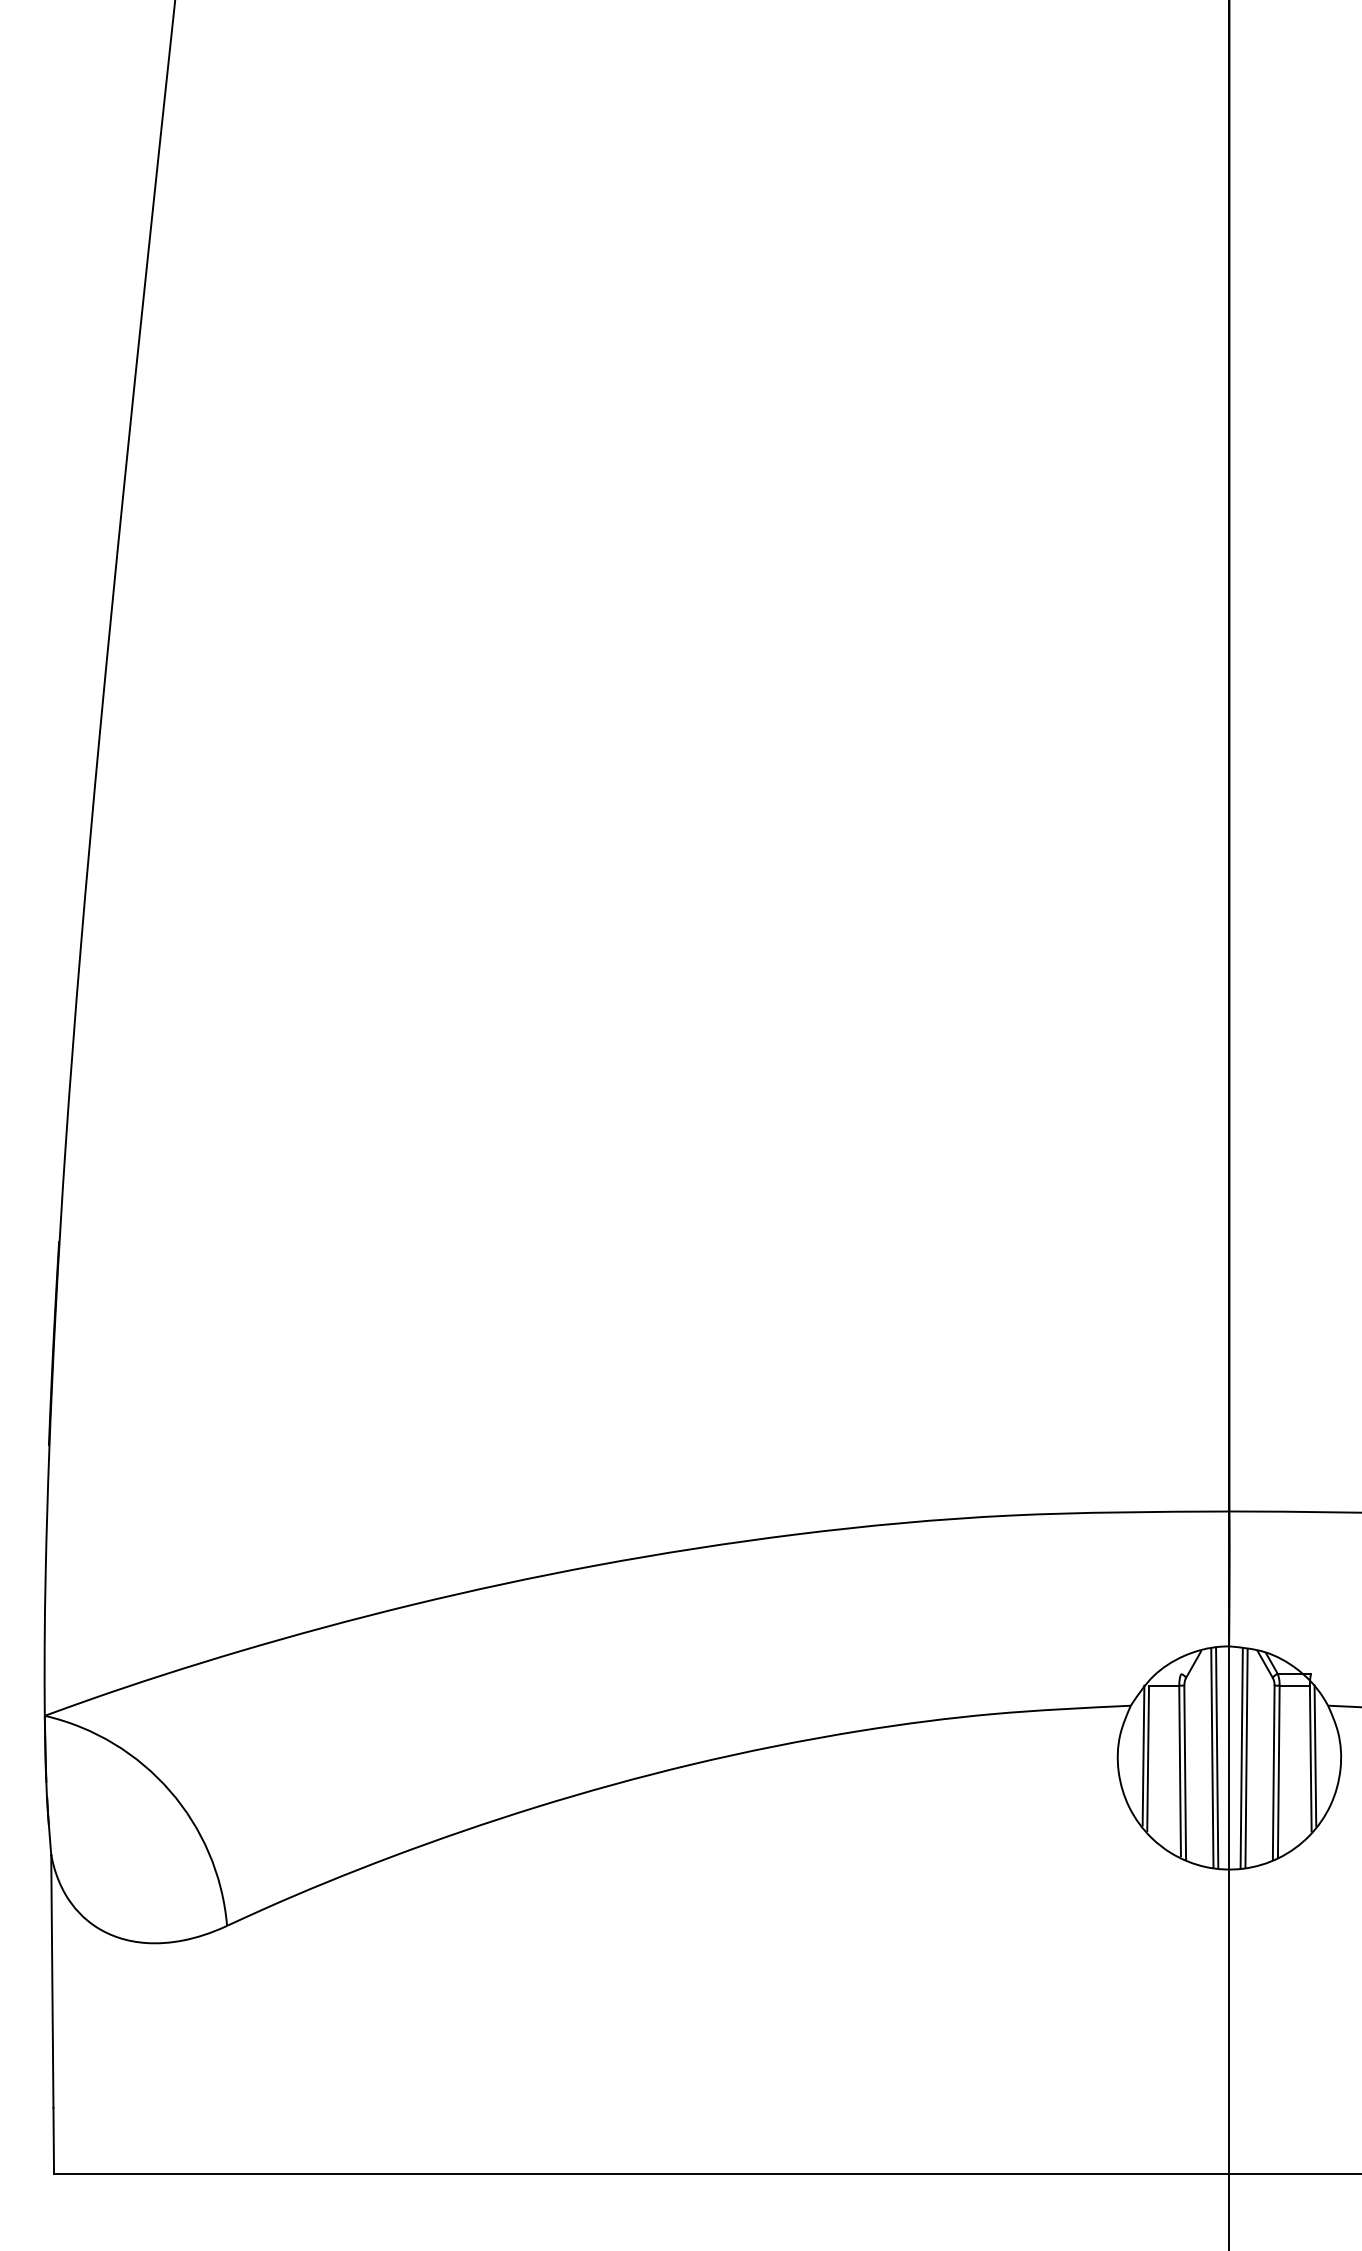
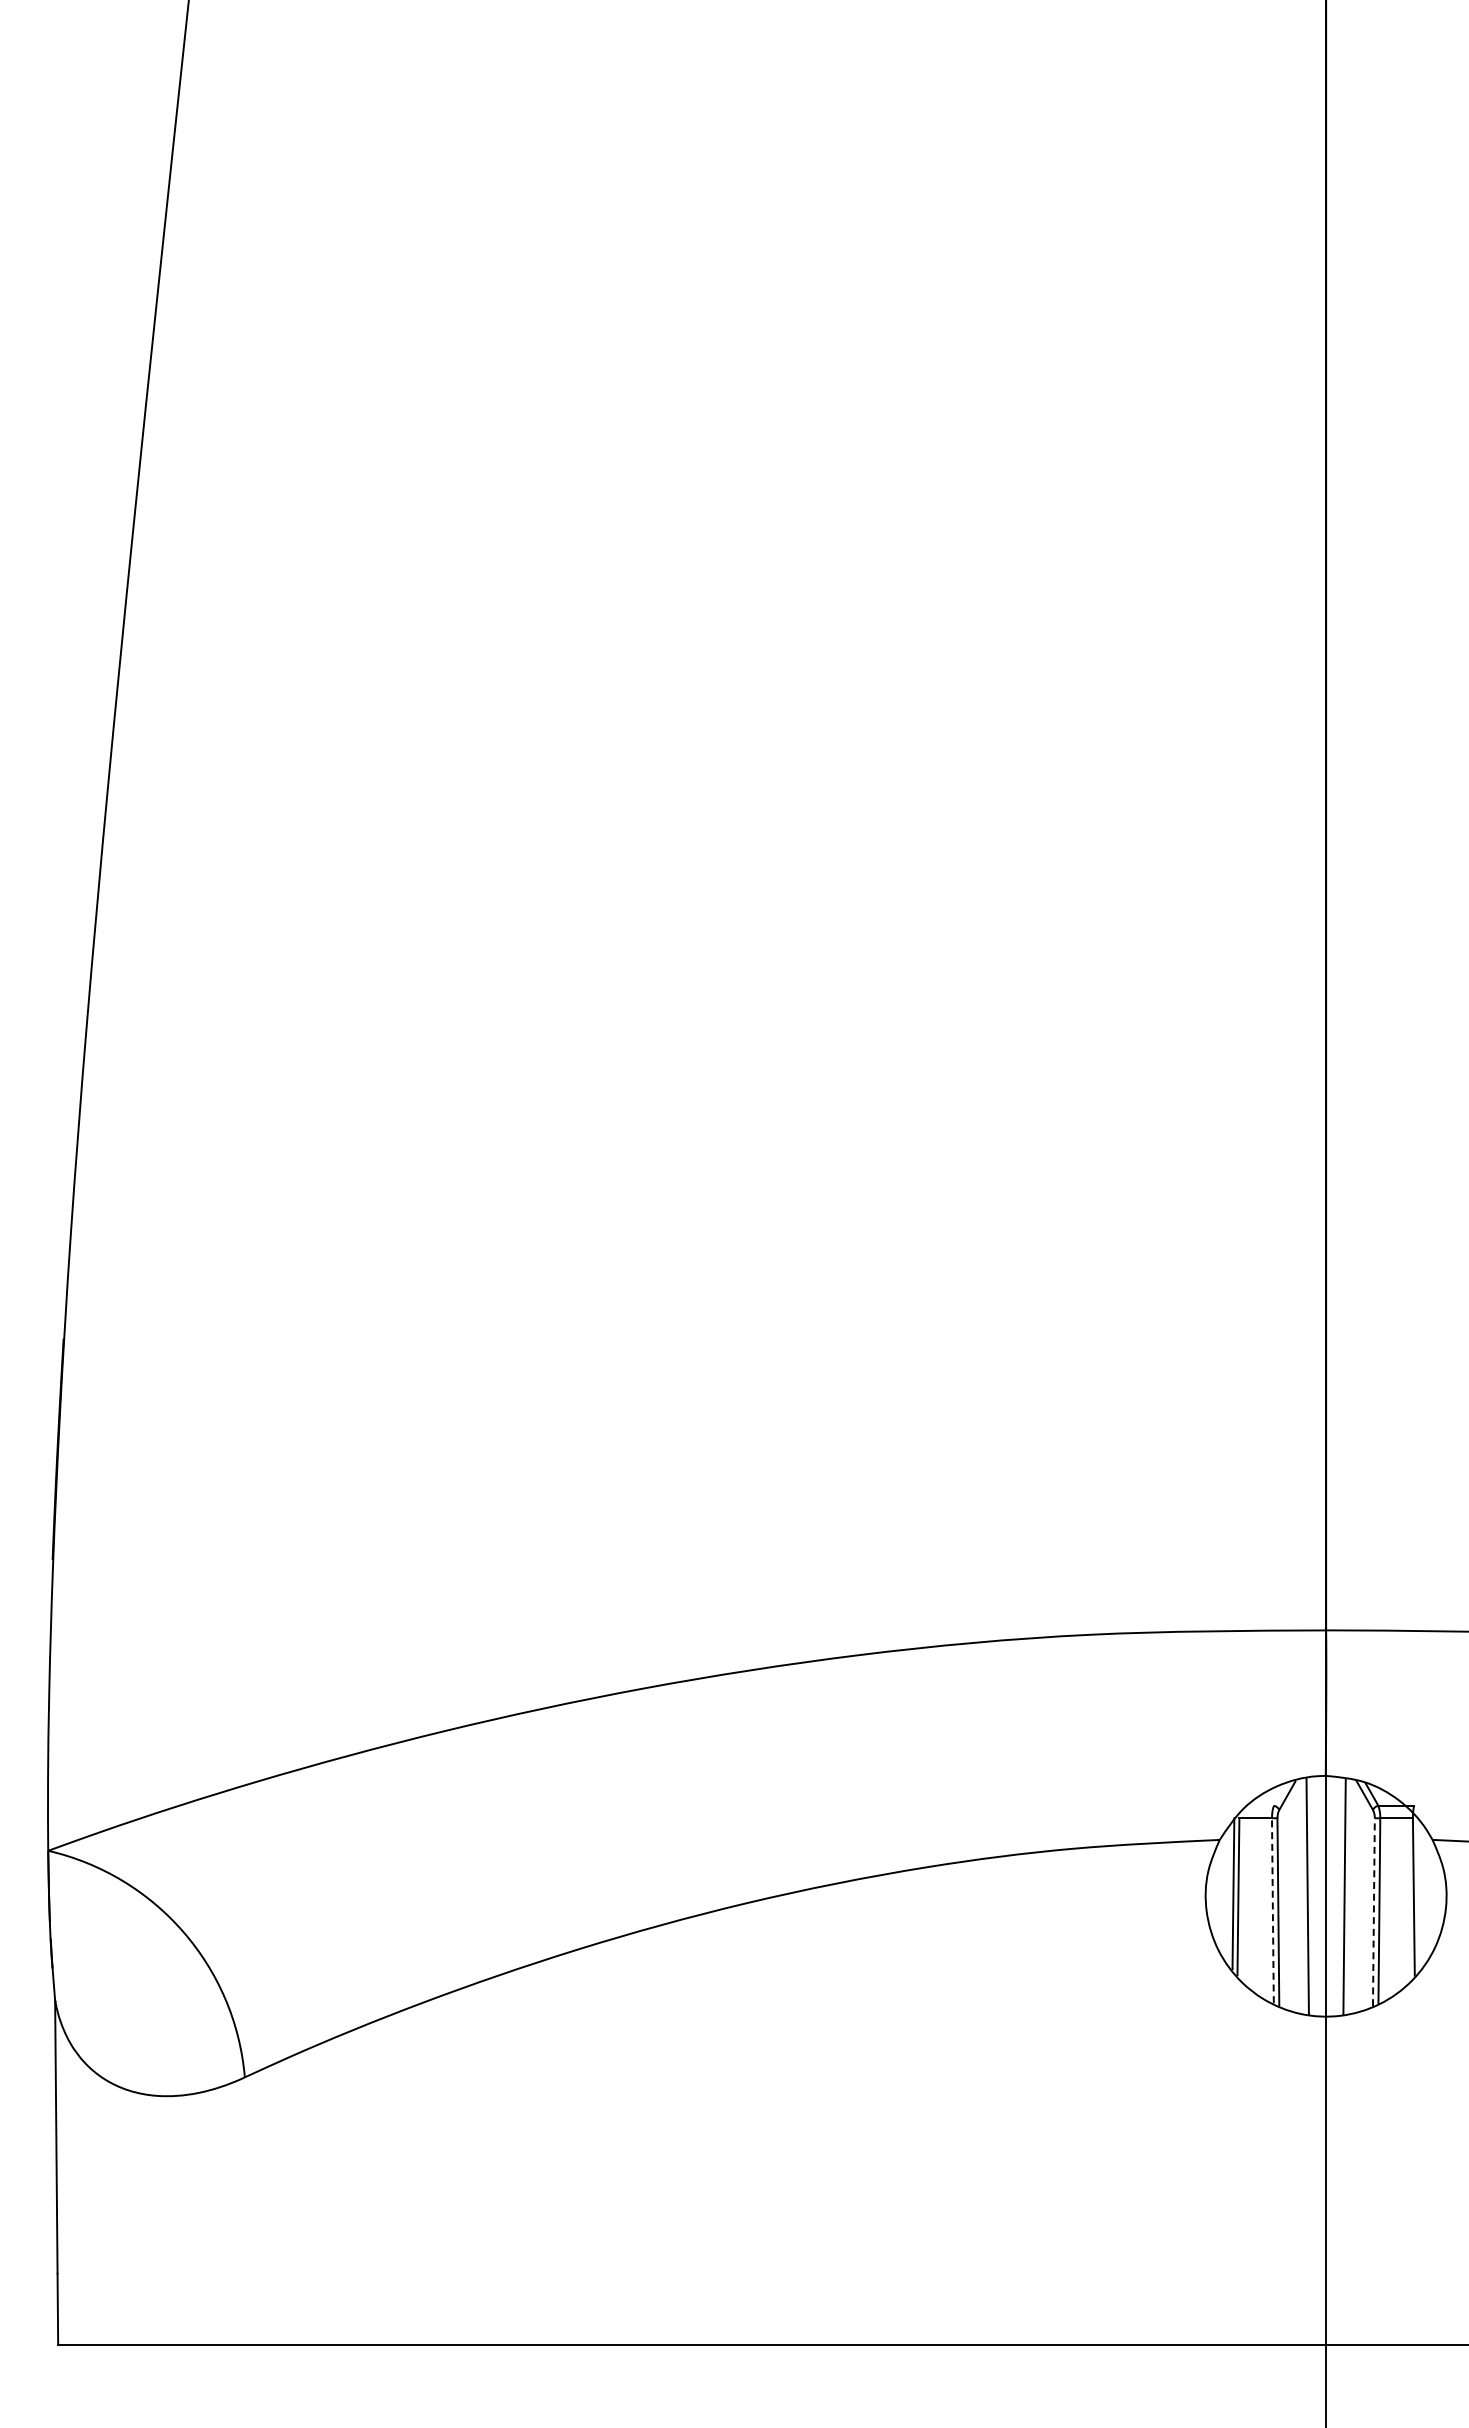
line: (1315, 1755) -> (1418, 1893), removed
line: (1216, 1757) -> (1312, 1895), removed
line: (1241, 1758) -> (1339, 1896), removed
line: (1179, 1771) -> (1272, 1910), solid -> dashed
line: (1273, 1773) -> (1373, 1912), solid -> dashed

